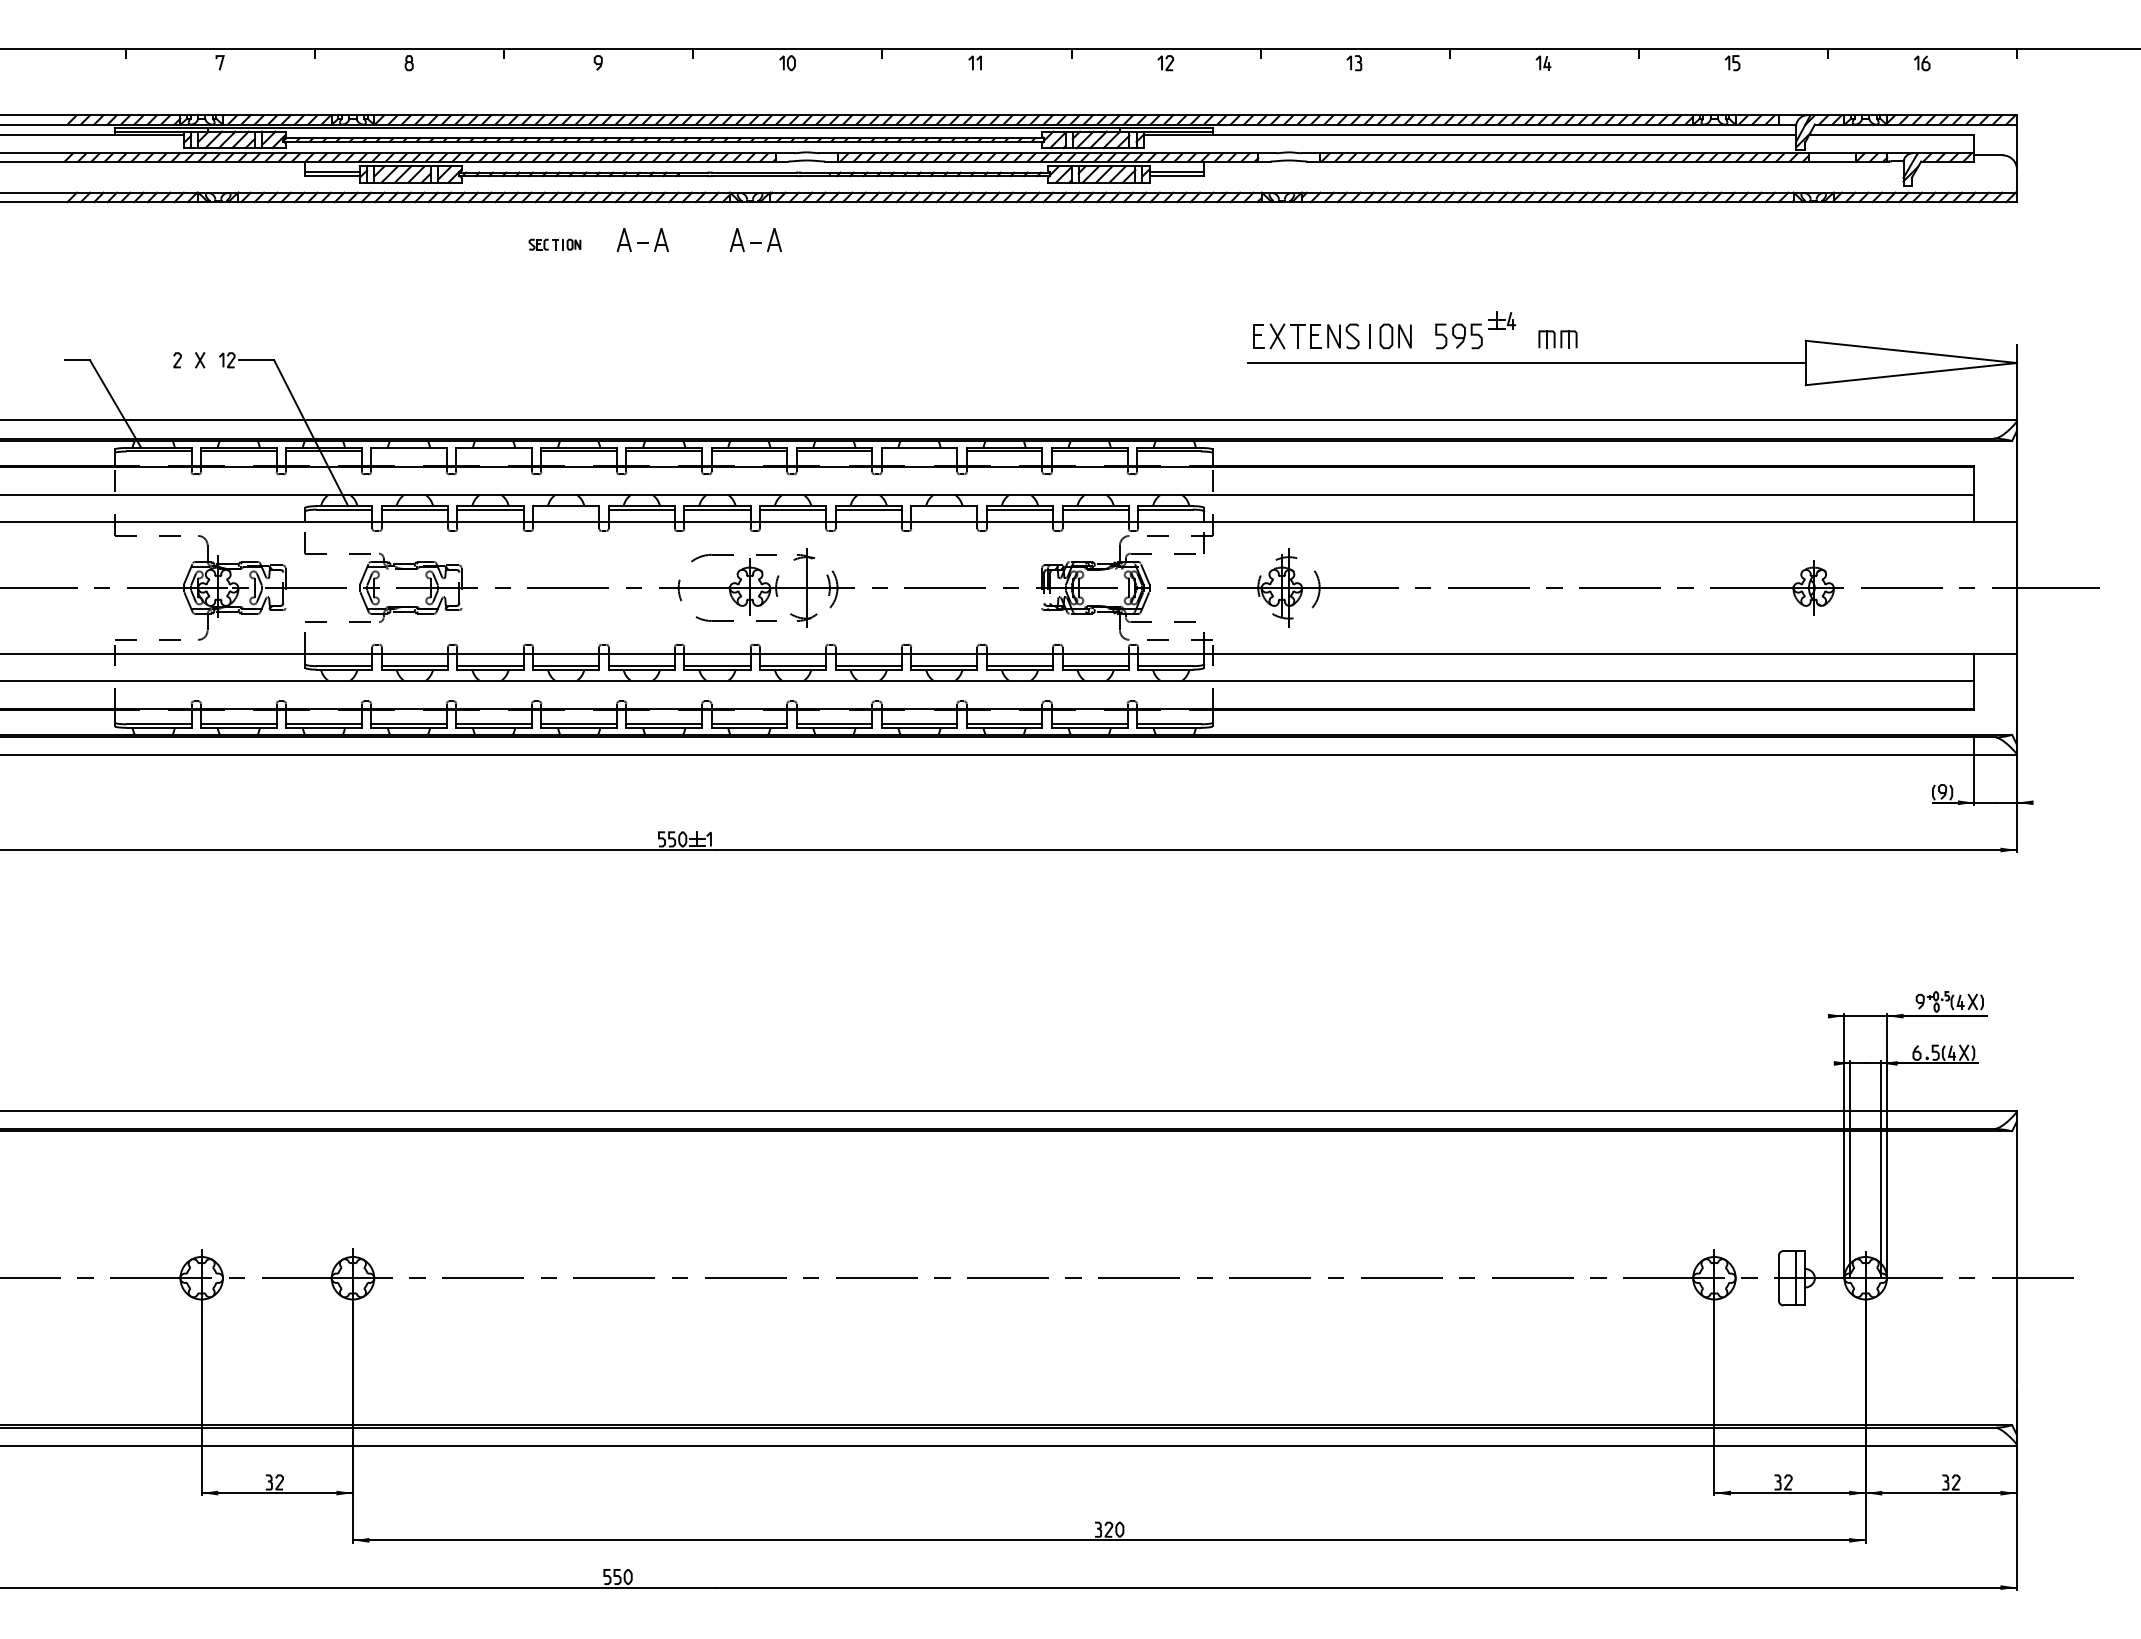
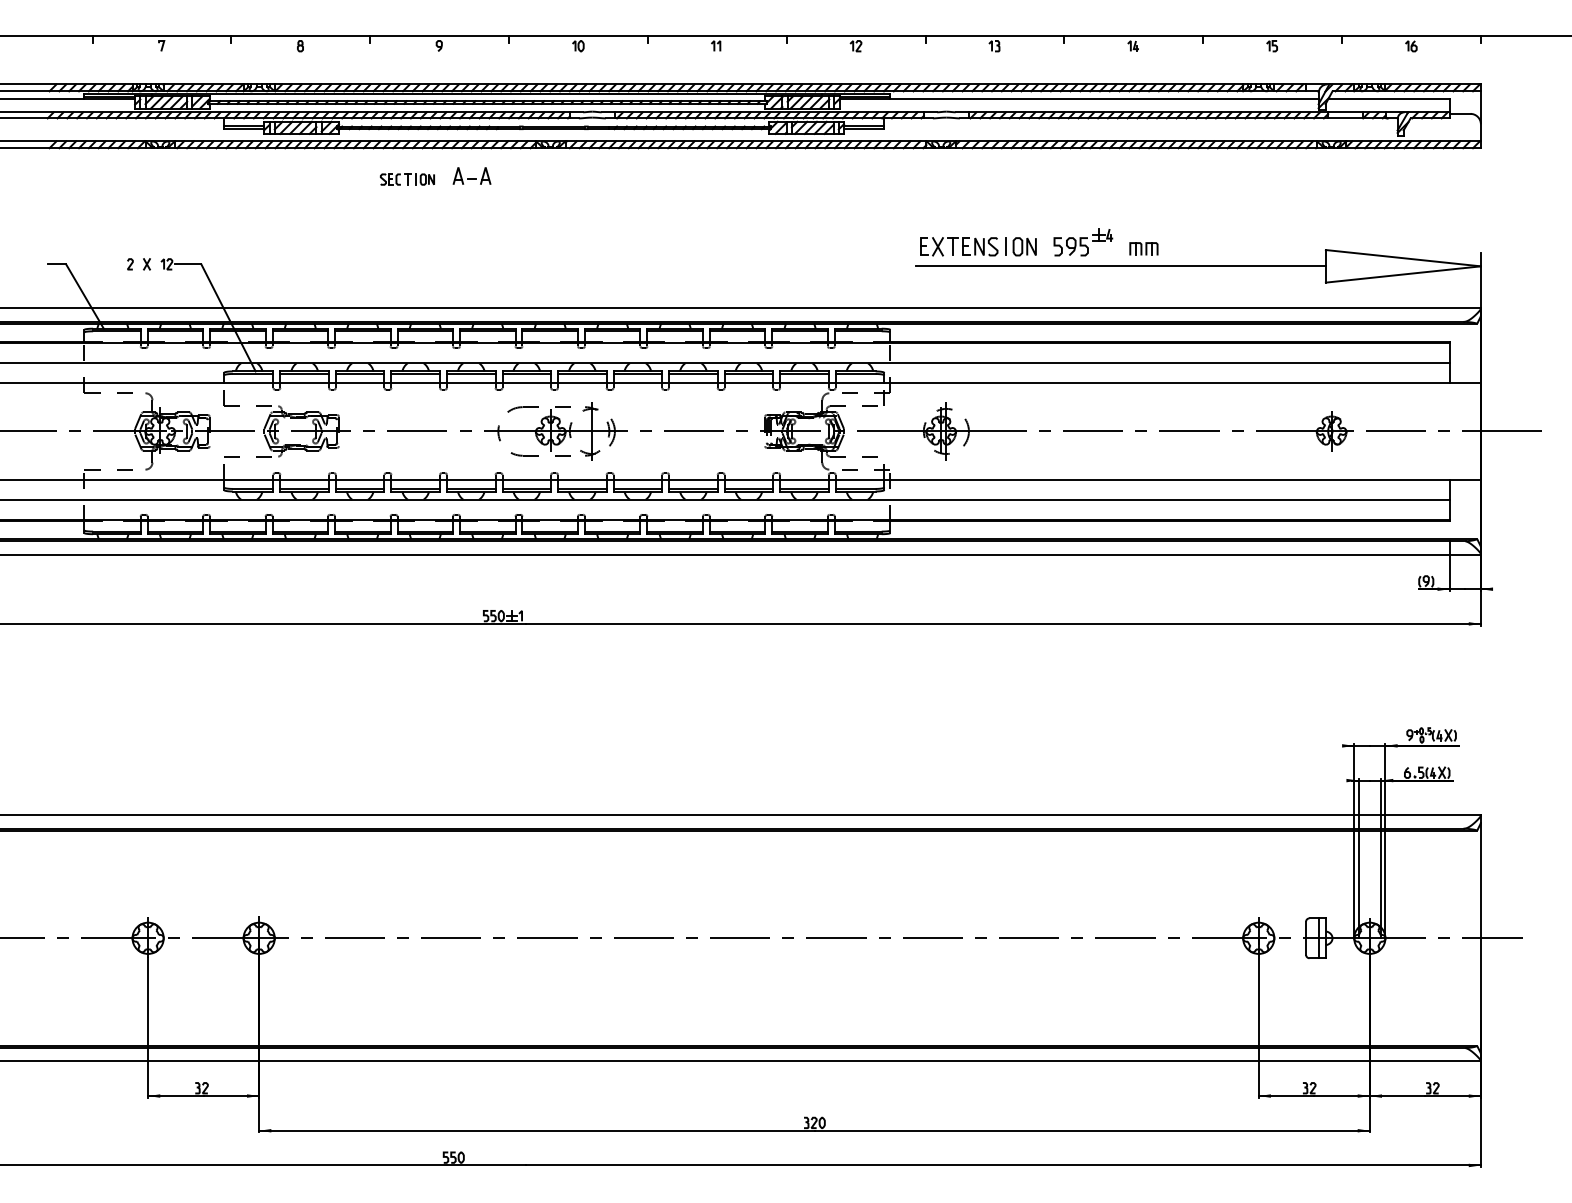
part: (755, 239) -> (554, 175), removed
part: (554, 244) -> (407, 179), size x1.43
line: (408, 451) -> (299, 331), added
line: (493, 451) -> (362, 331), added
line: (919, 451) -> (675, 331), added
line: (566, 509) -> (415, 373), added
line: (944, 509) -> (693, 373), added

